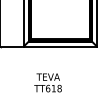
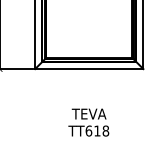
text: (47, 82) -> (88, 122), moved

